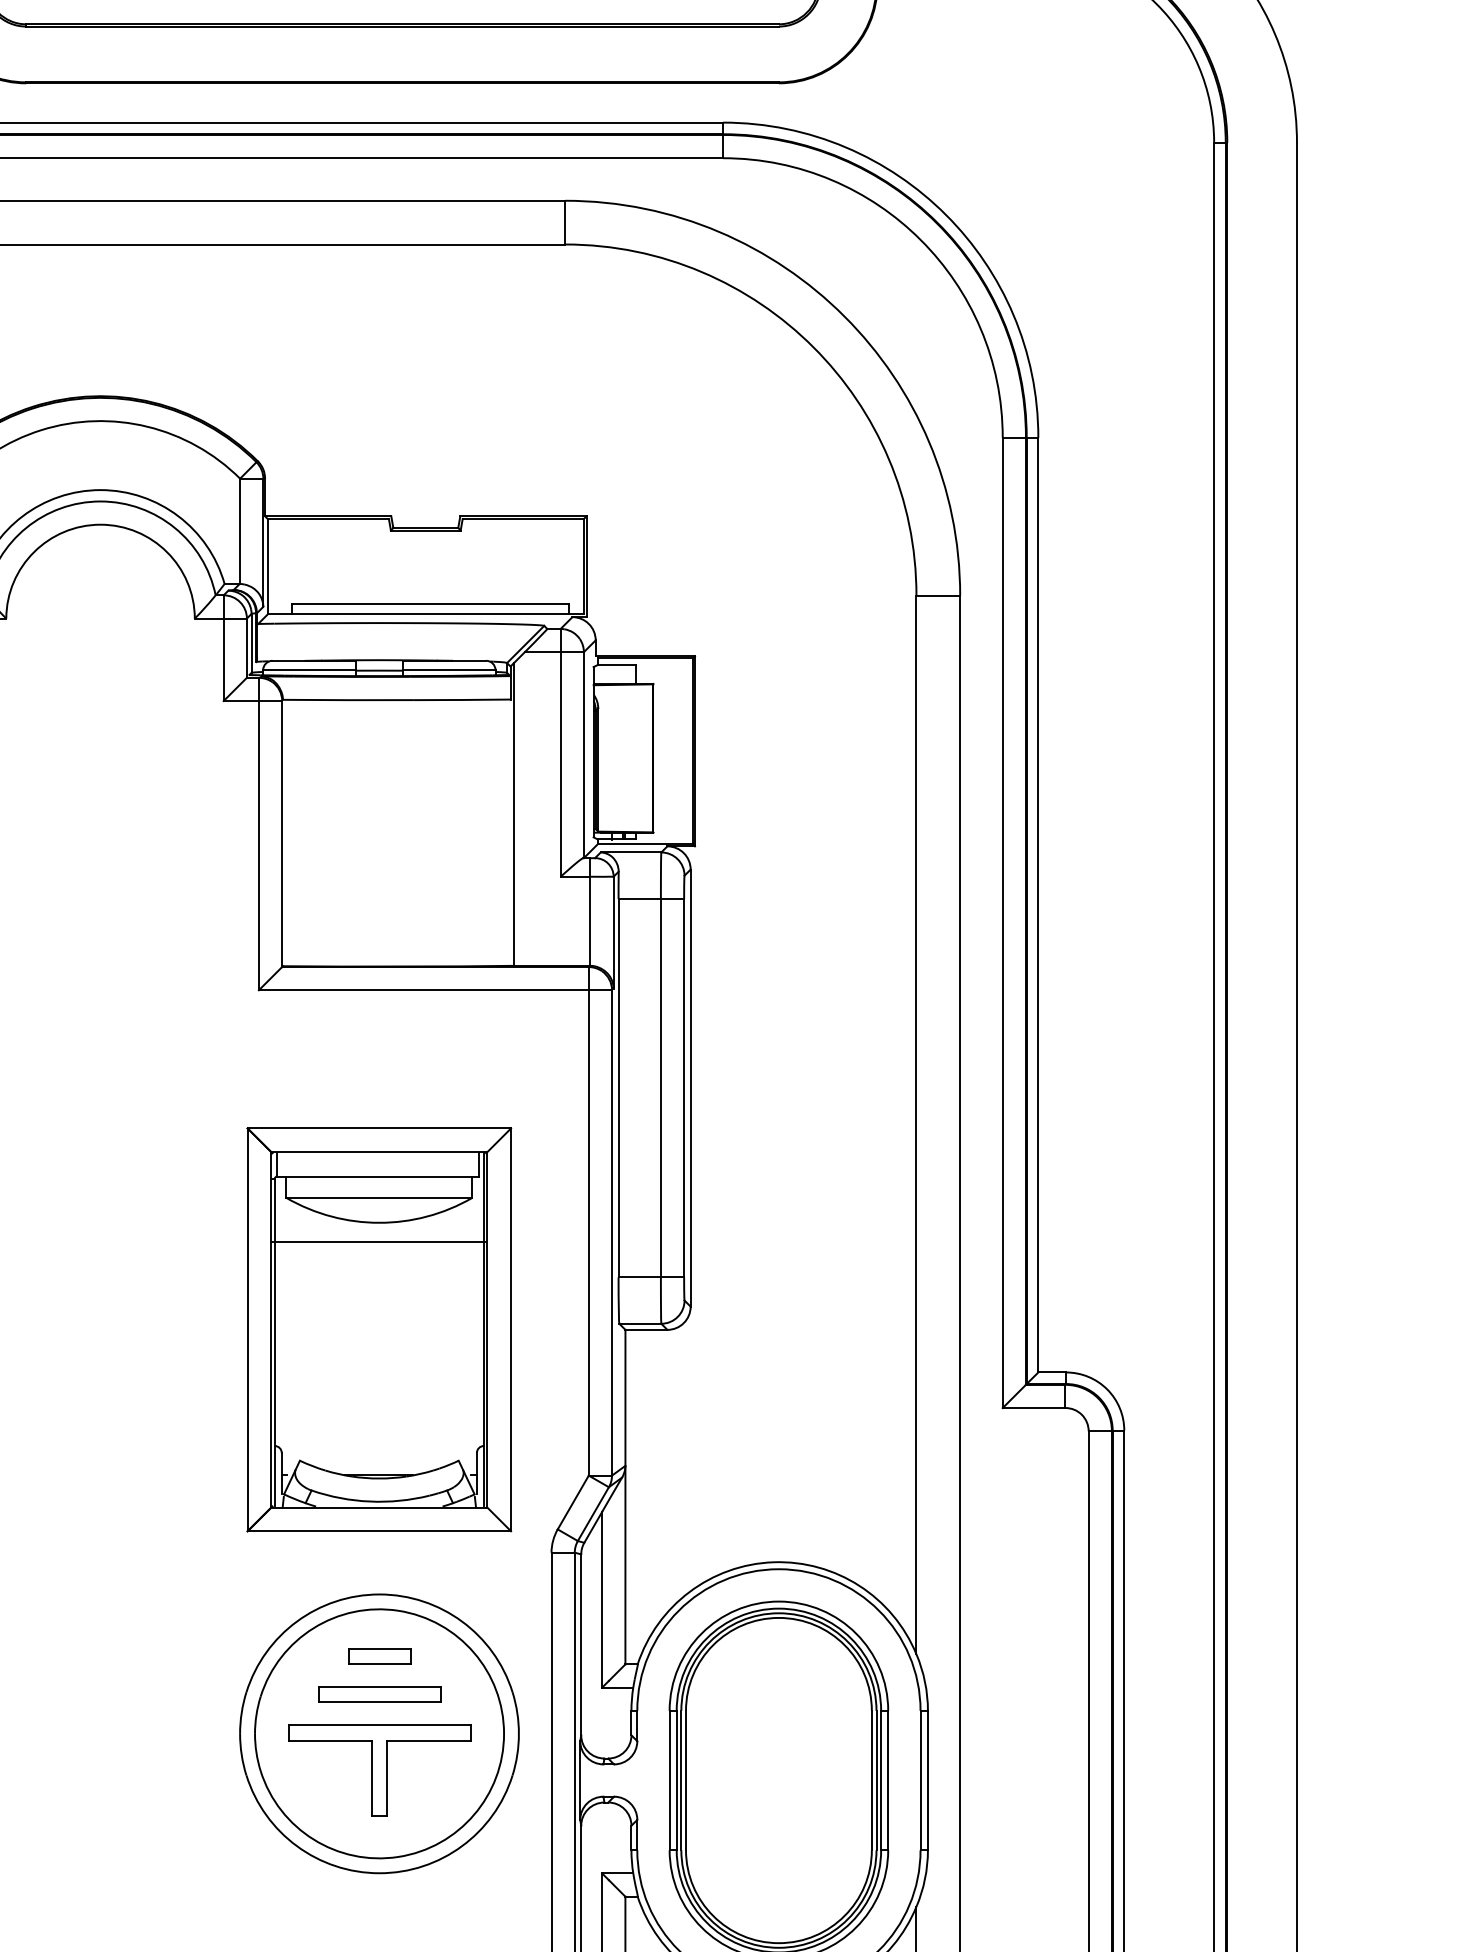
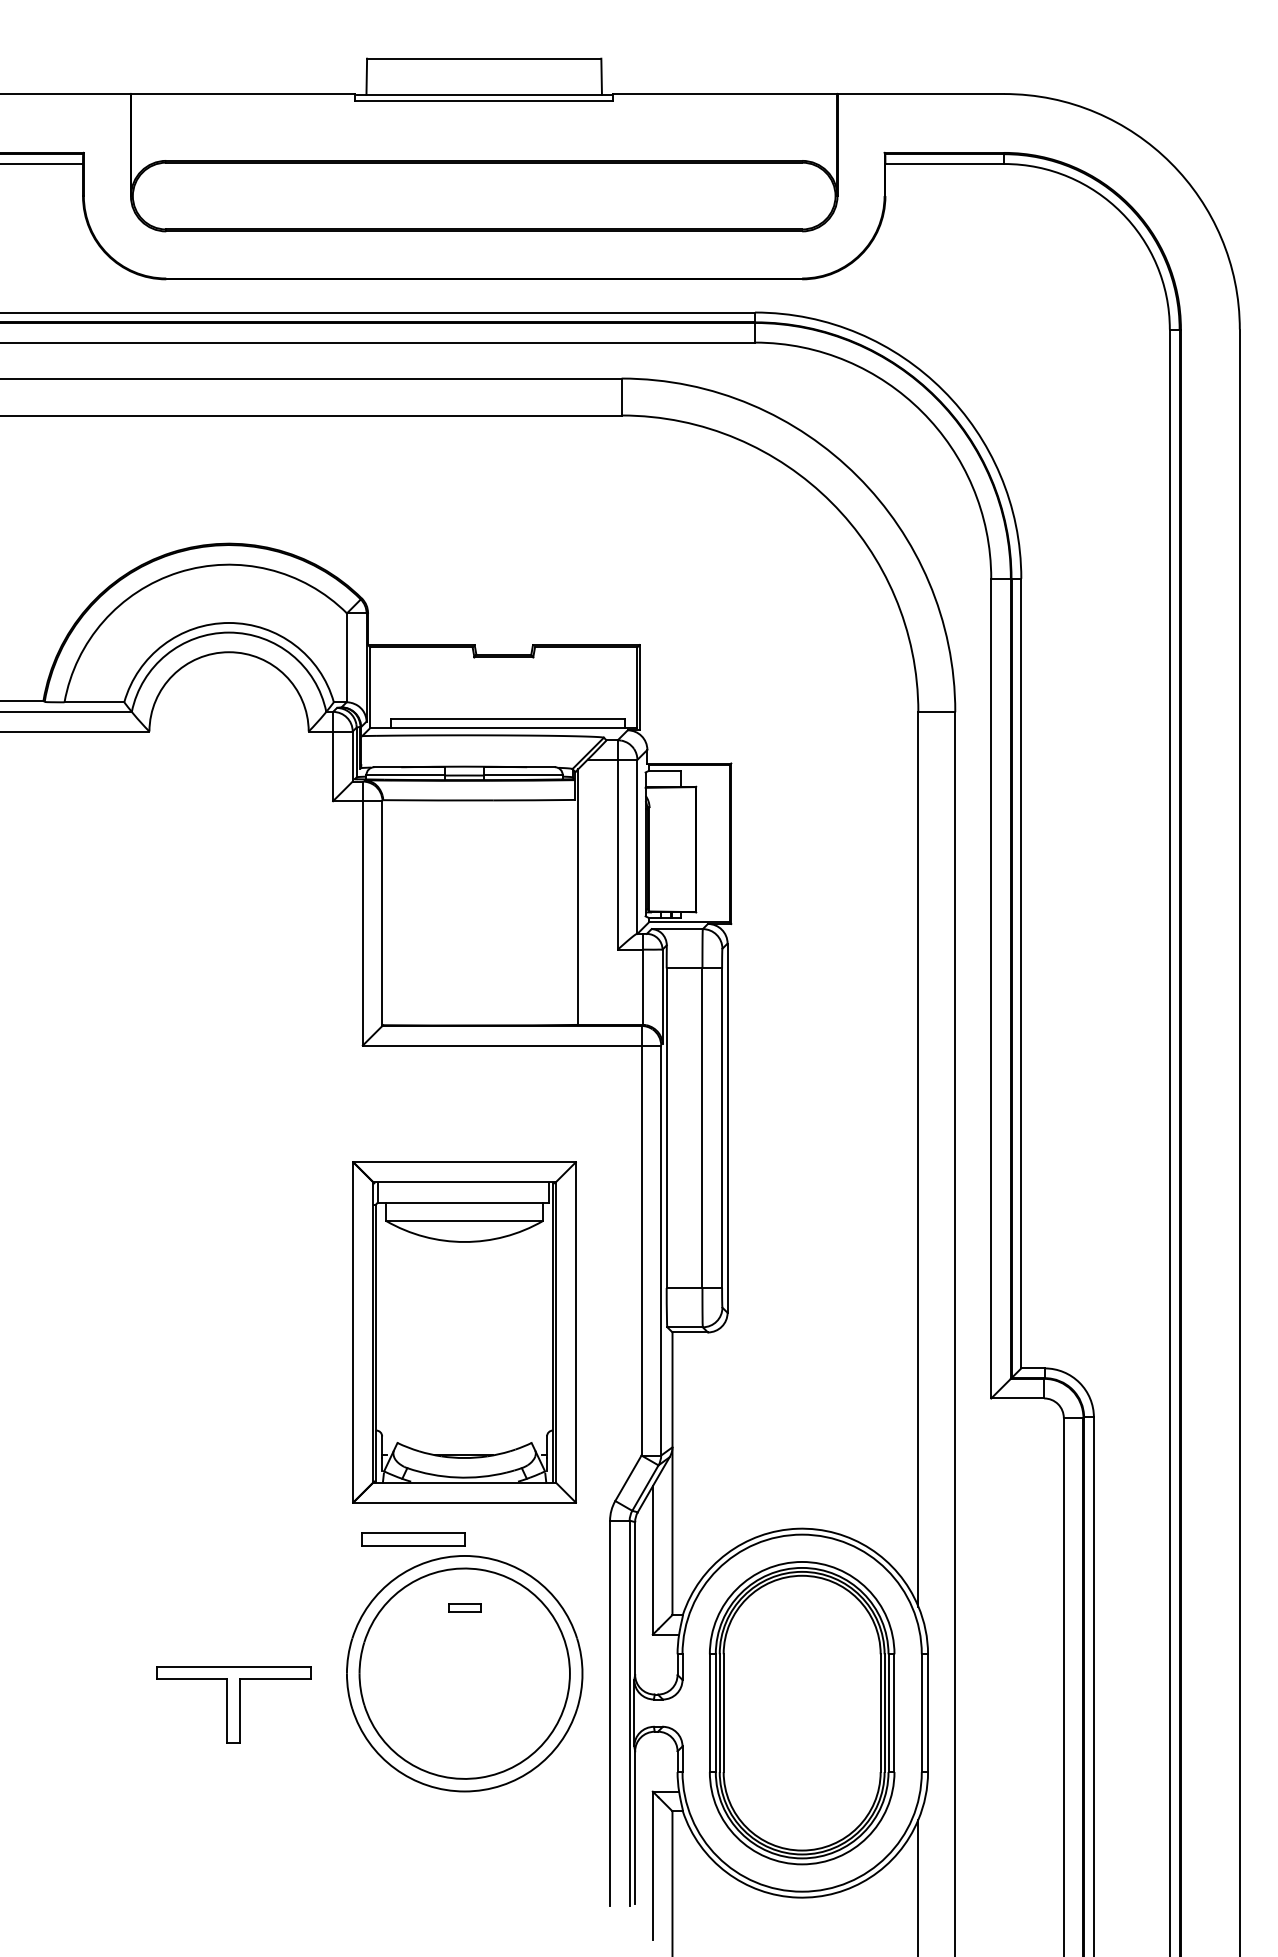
line: (379, 1241) -> (464, 1257), removed
part: (379, 1655) -> (464, 1607), size x0.6
part: (380, 1694) -> (413, 1539), moved
part: (379, 1770) -> (233, 1704), moved

